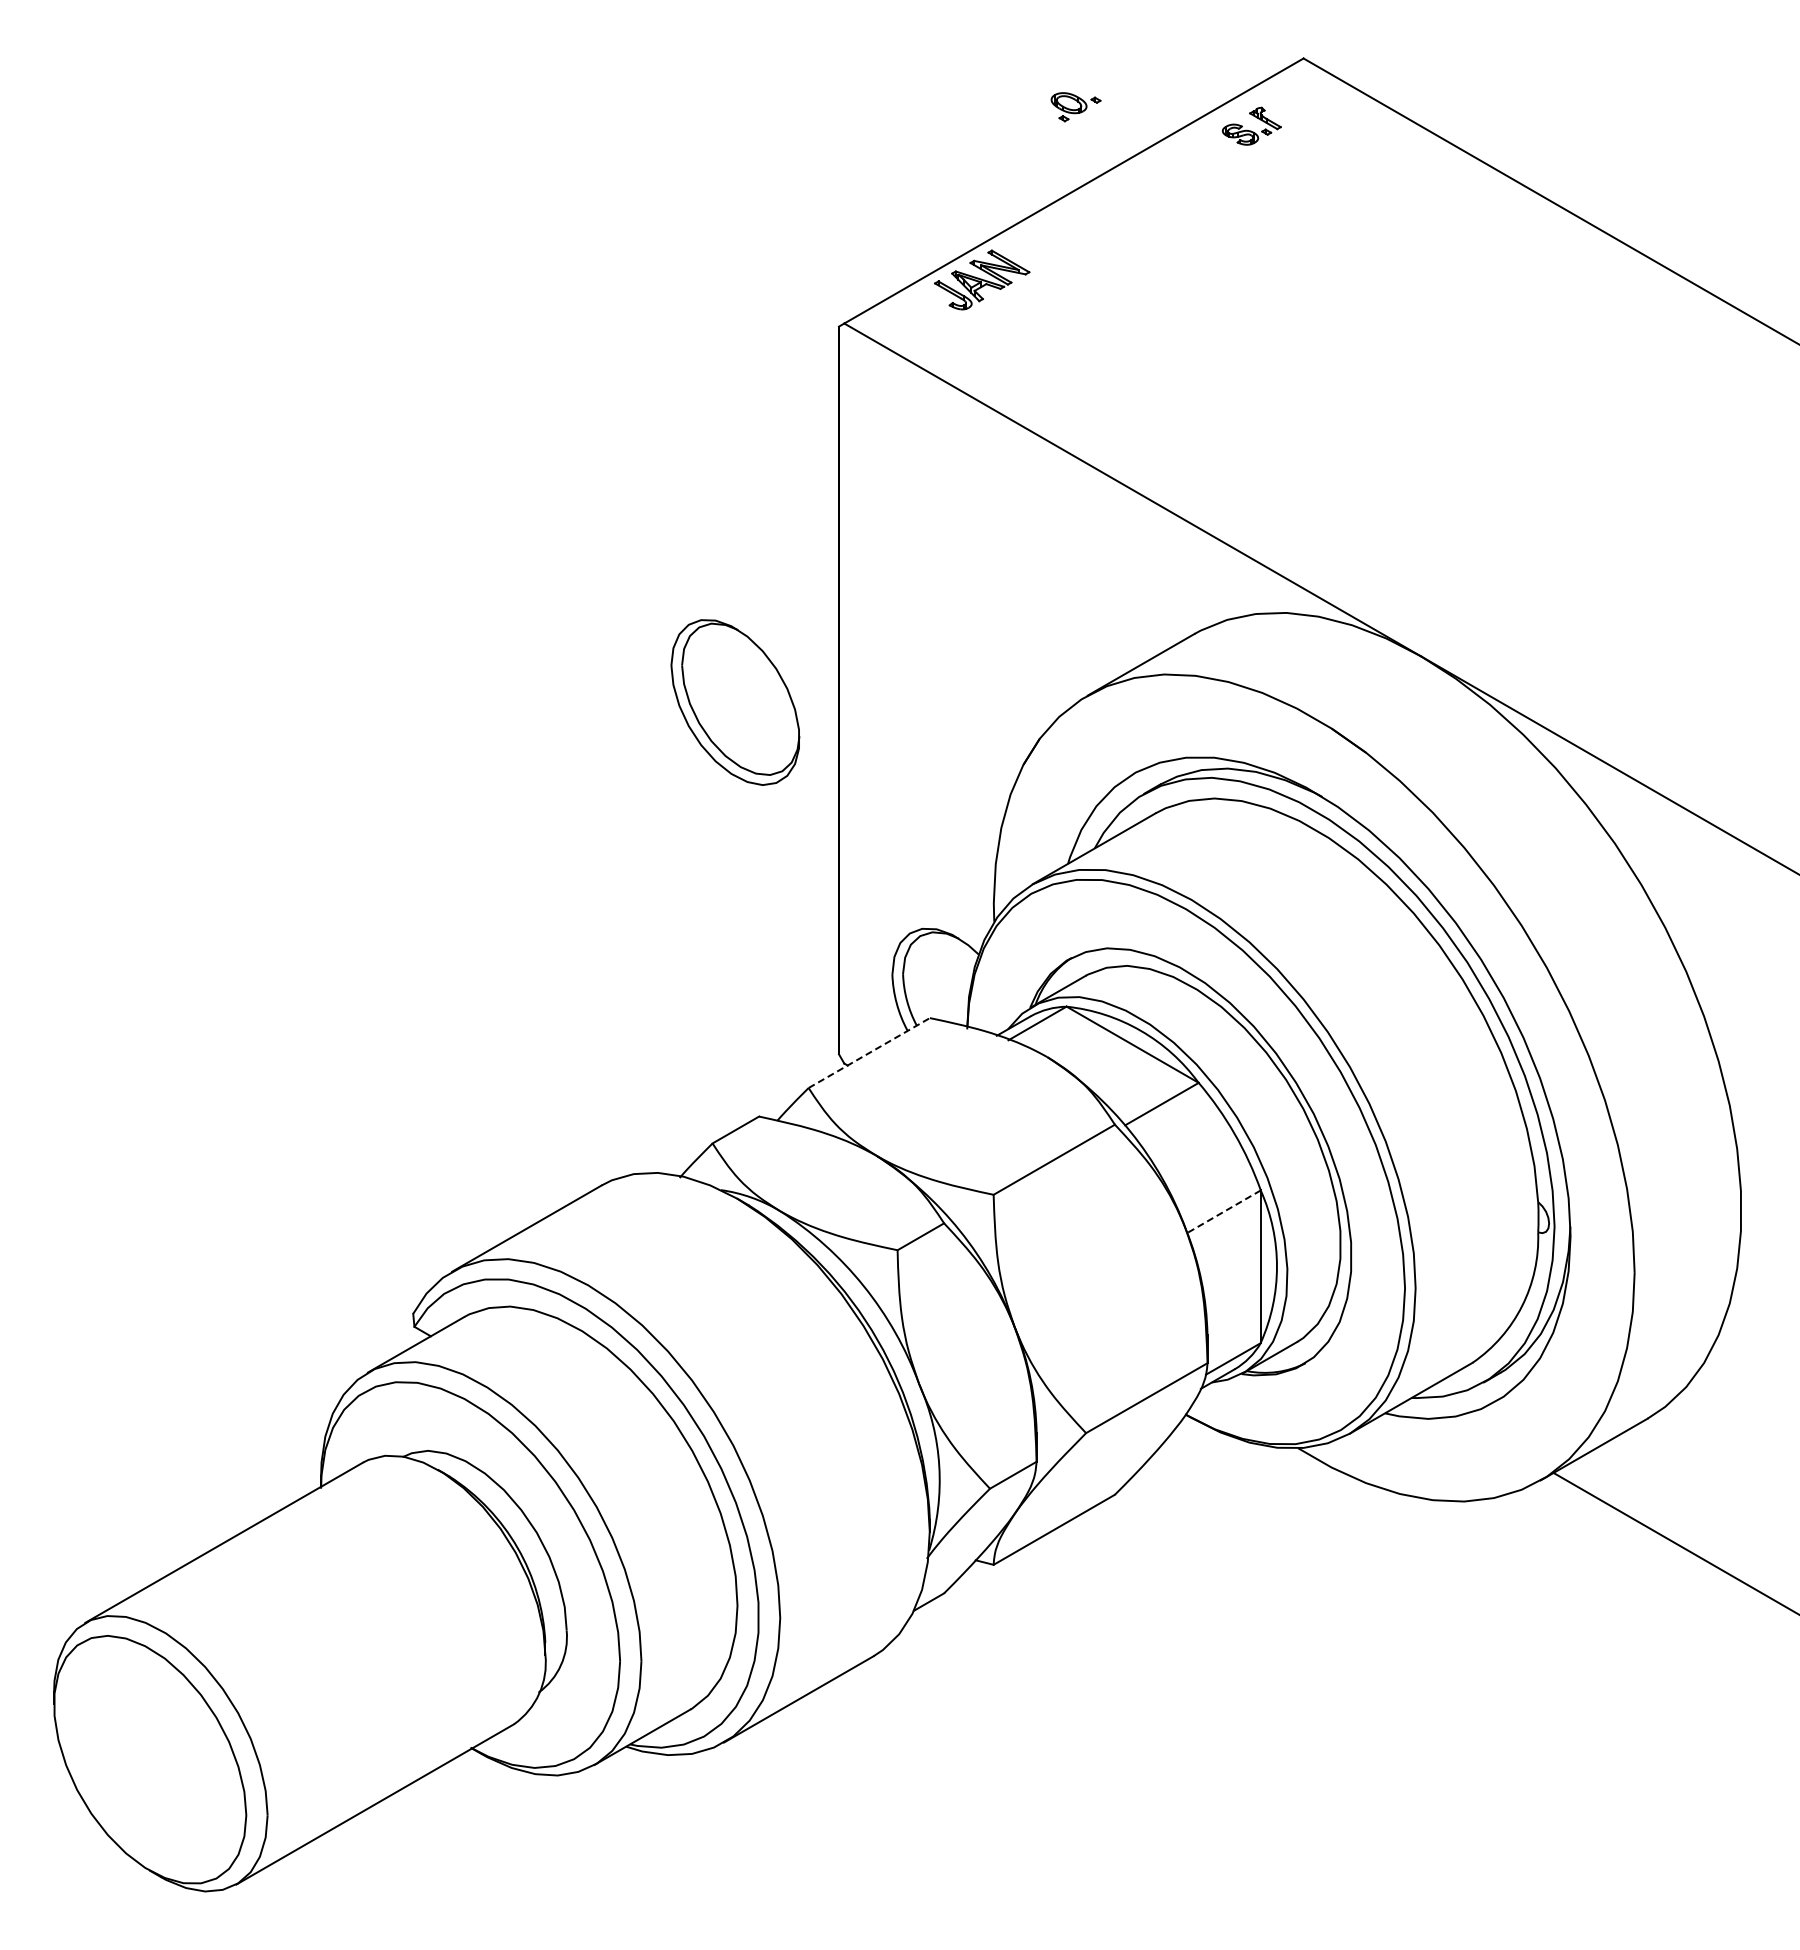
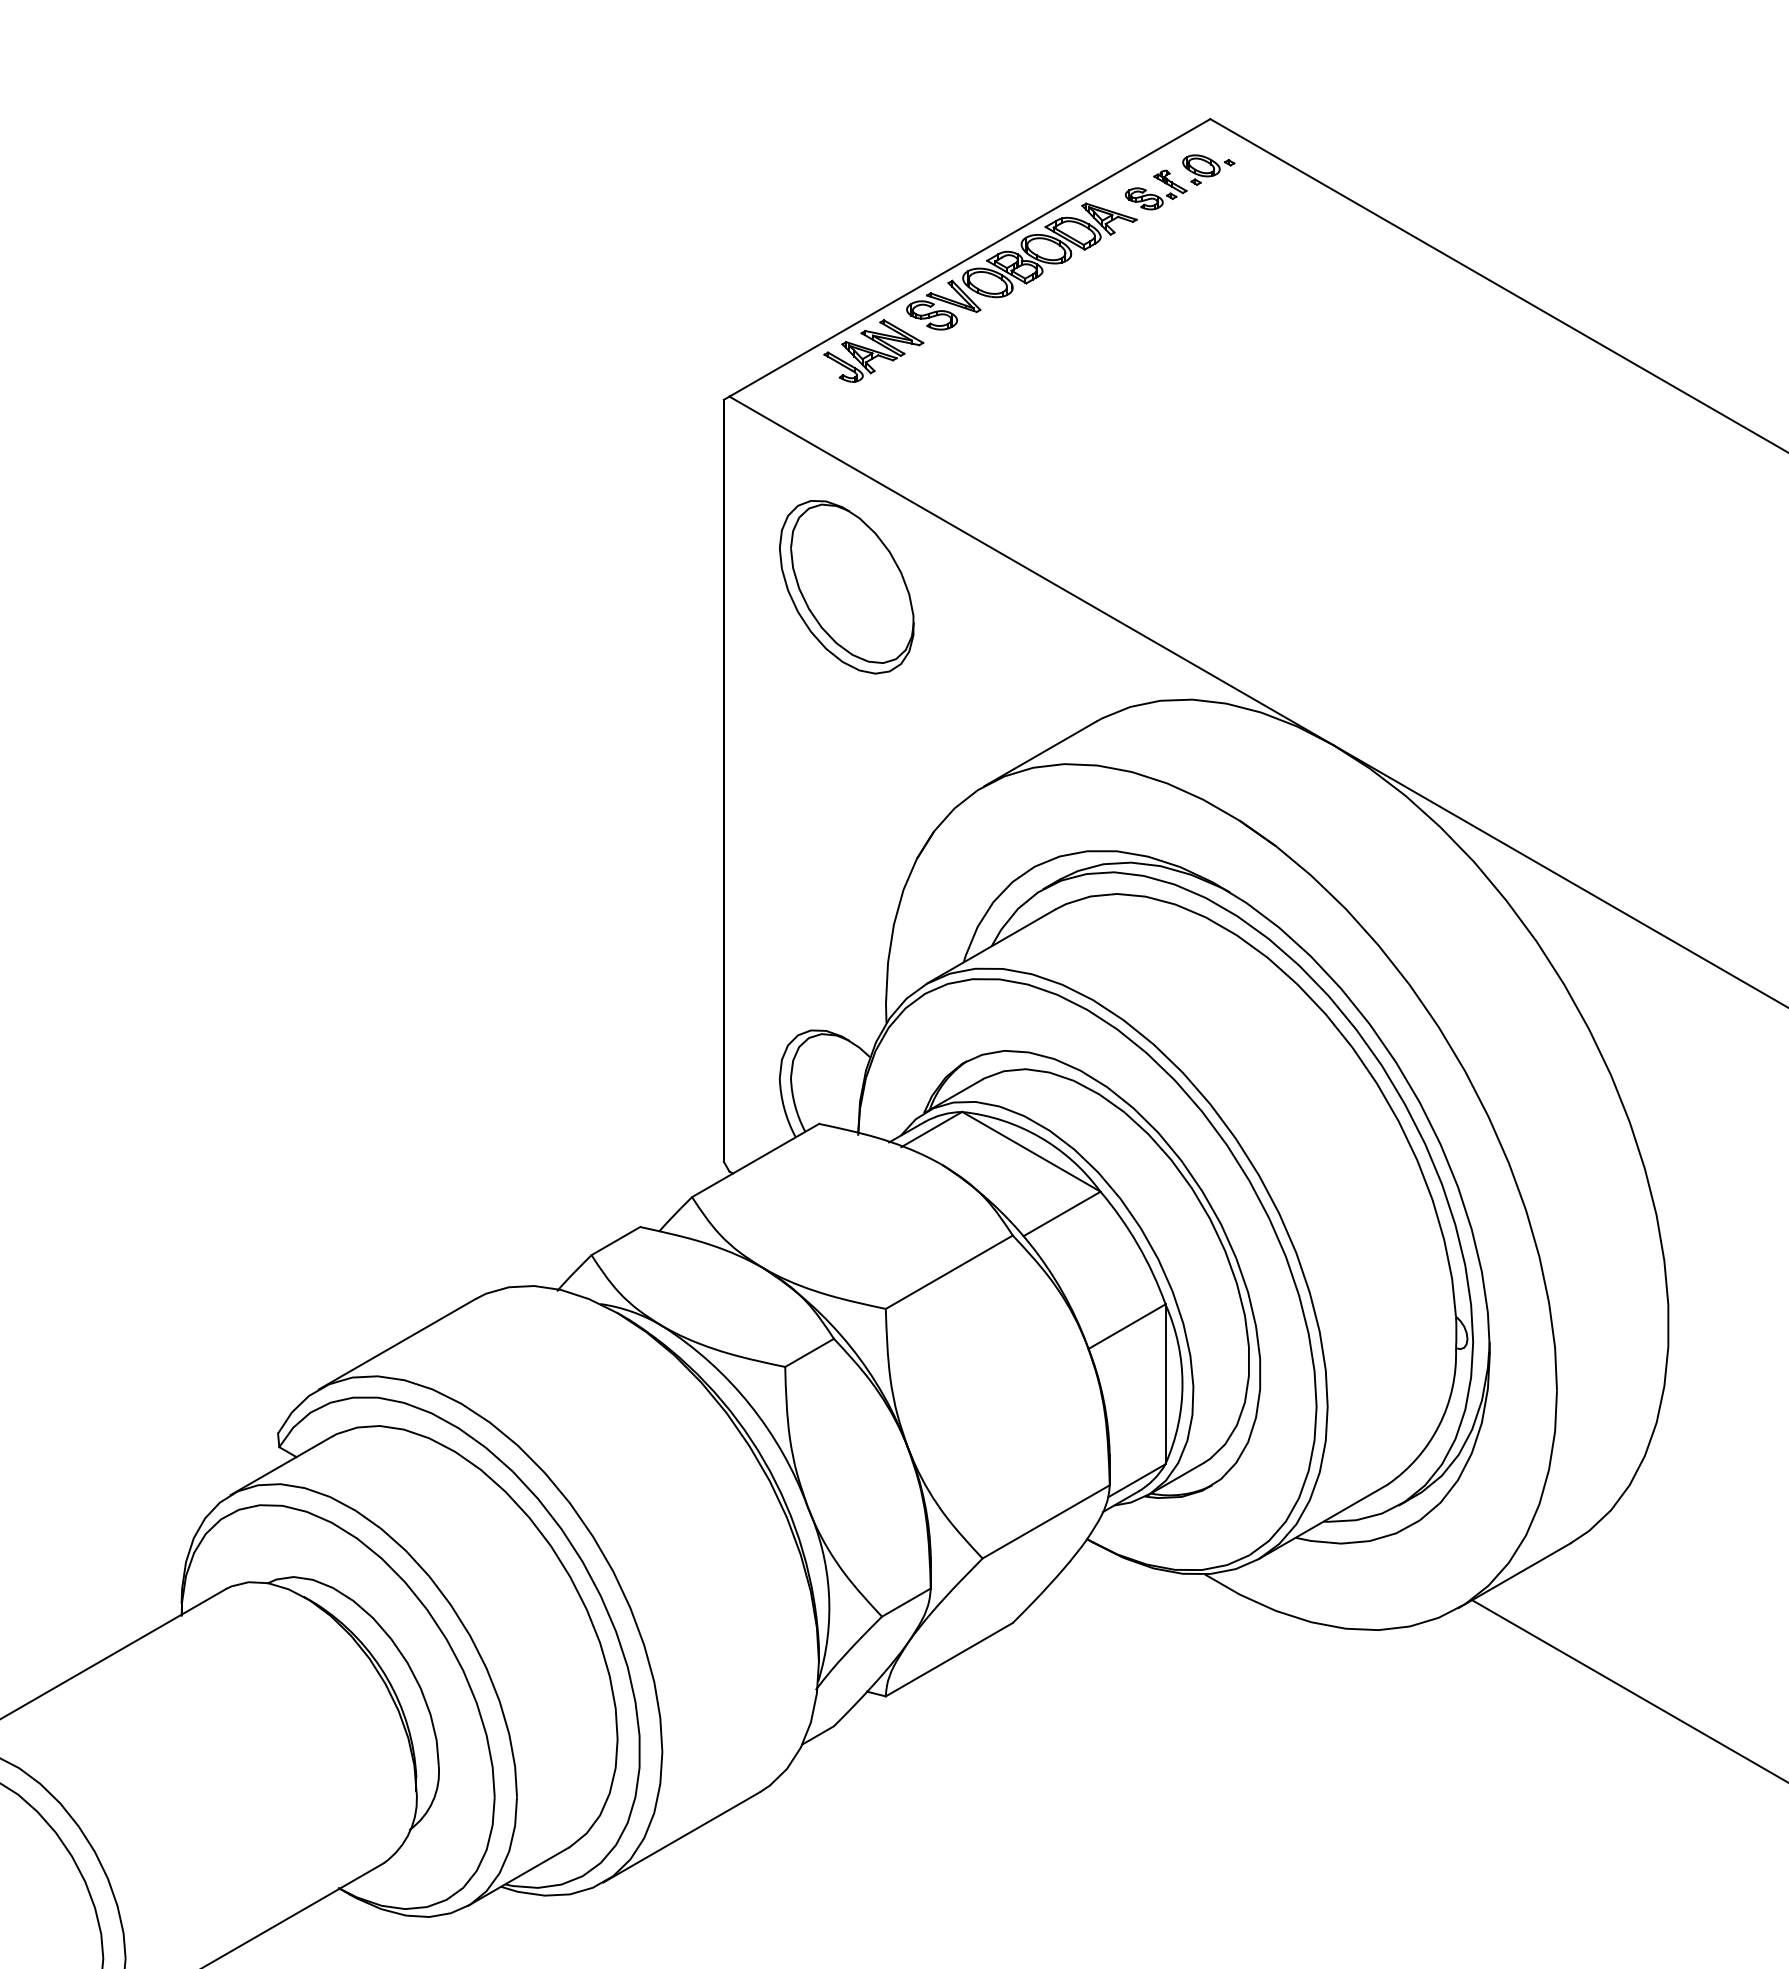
part: (1075, 107) -> (1208, 170), moved
part: (1123, 199) -> (1021, 266), added
part: (735, 702) -> (846, 587), moved
line: (869, 1053) -> (755, 1160), dashed -> solid
line: (1223, 1211) -> (1126, 1326), dashed -> solid

